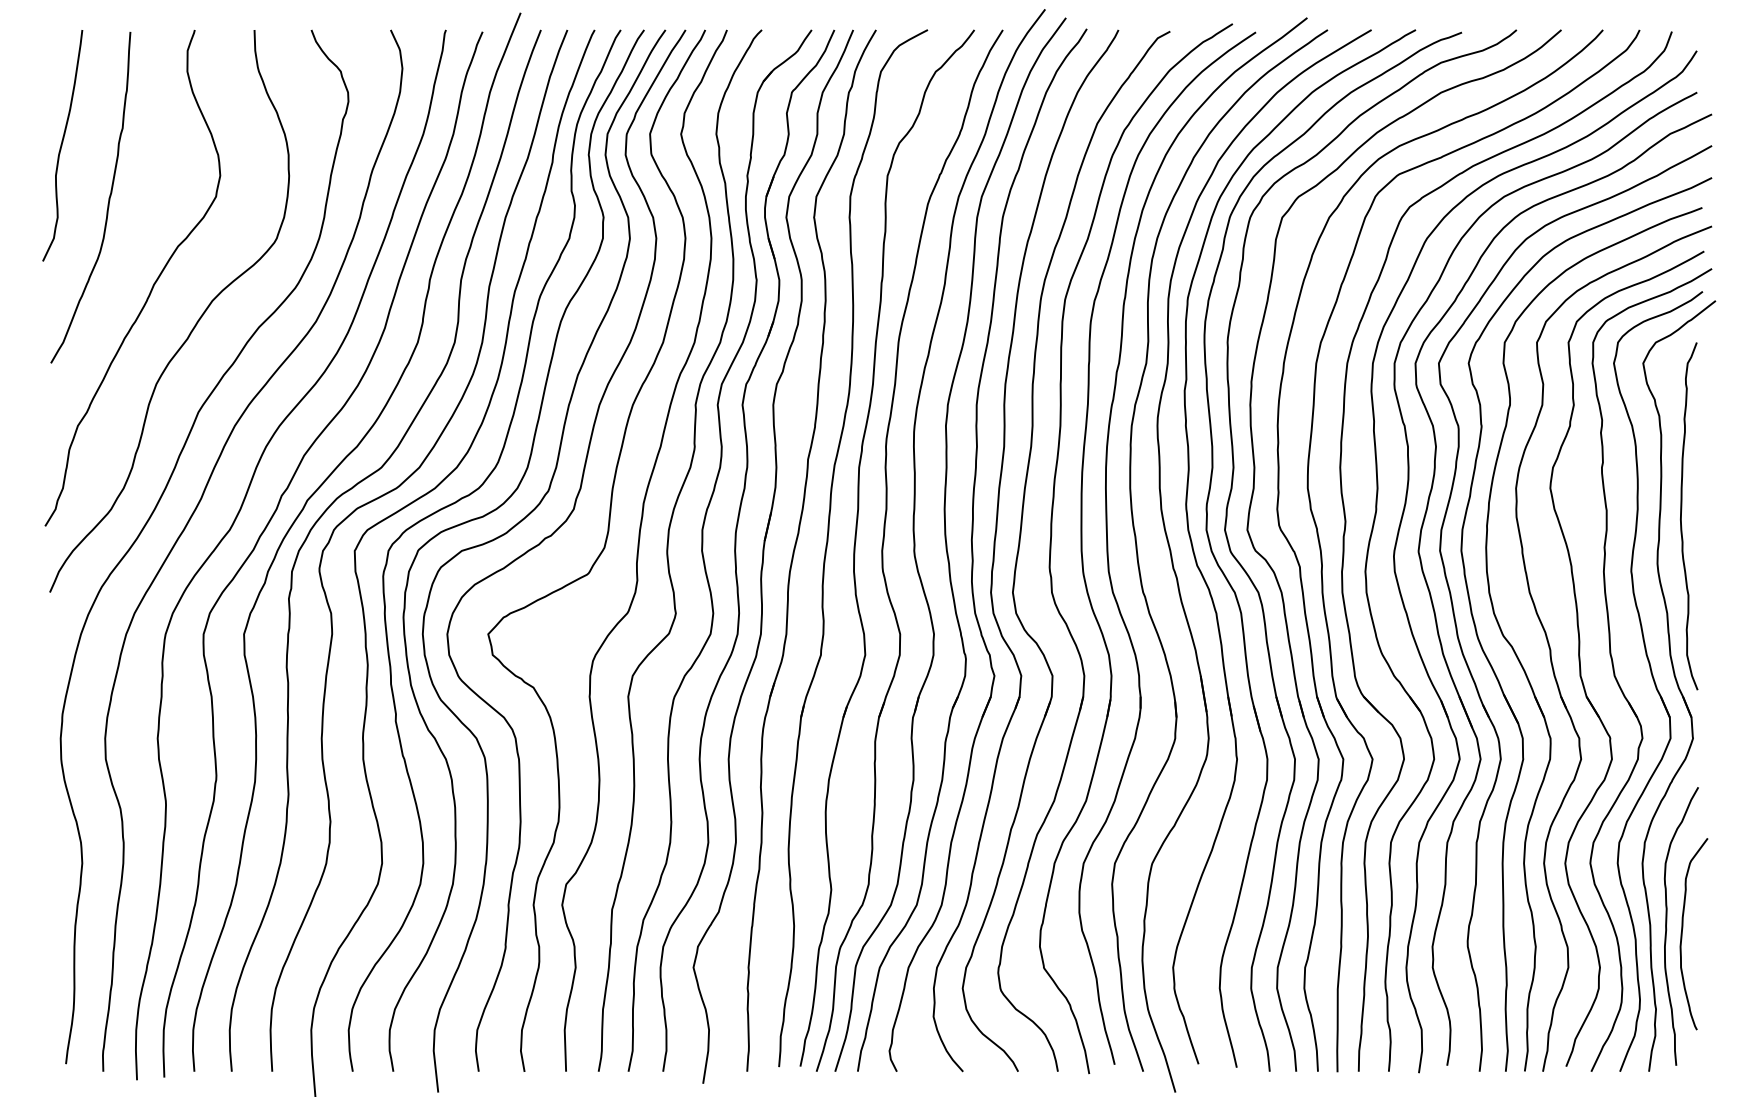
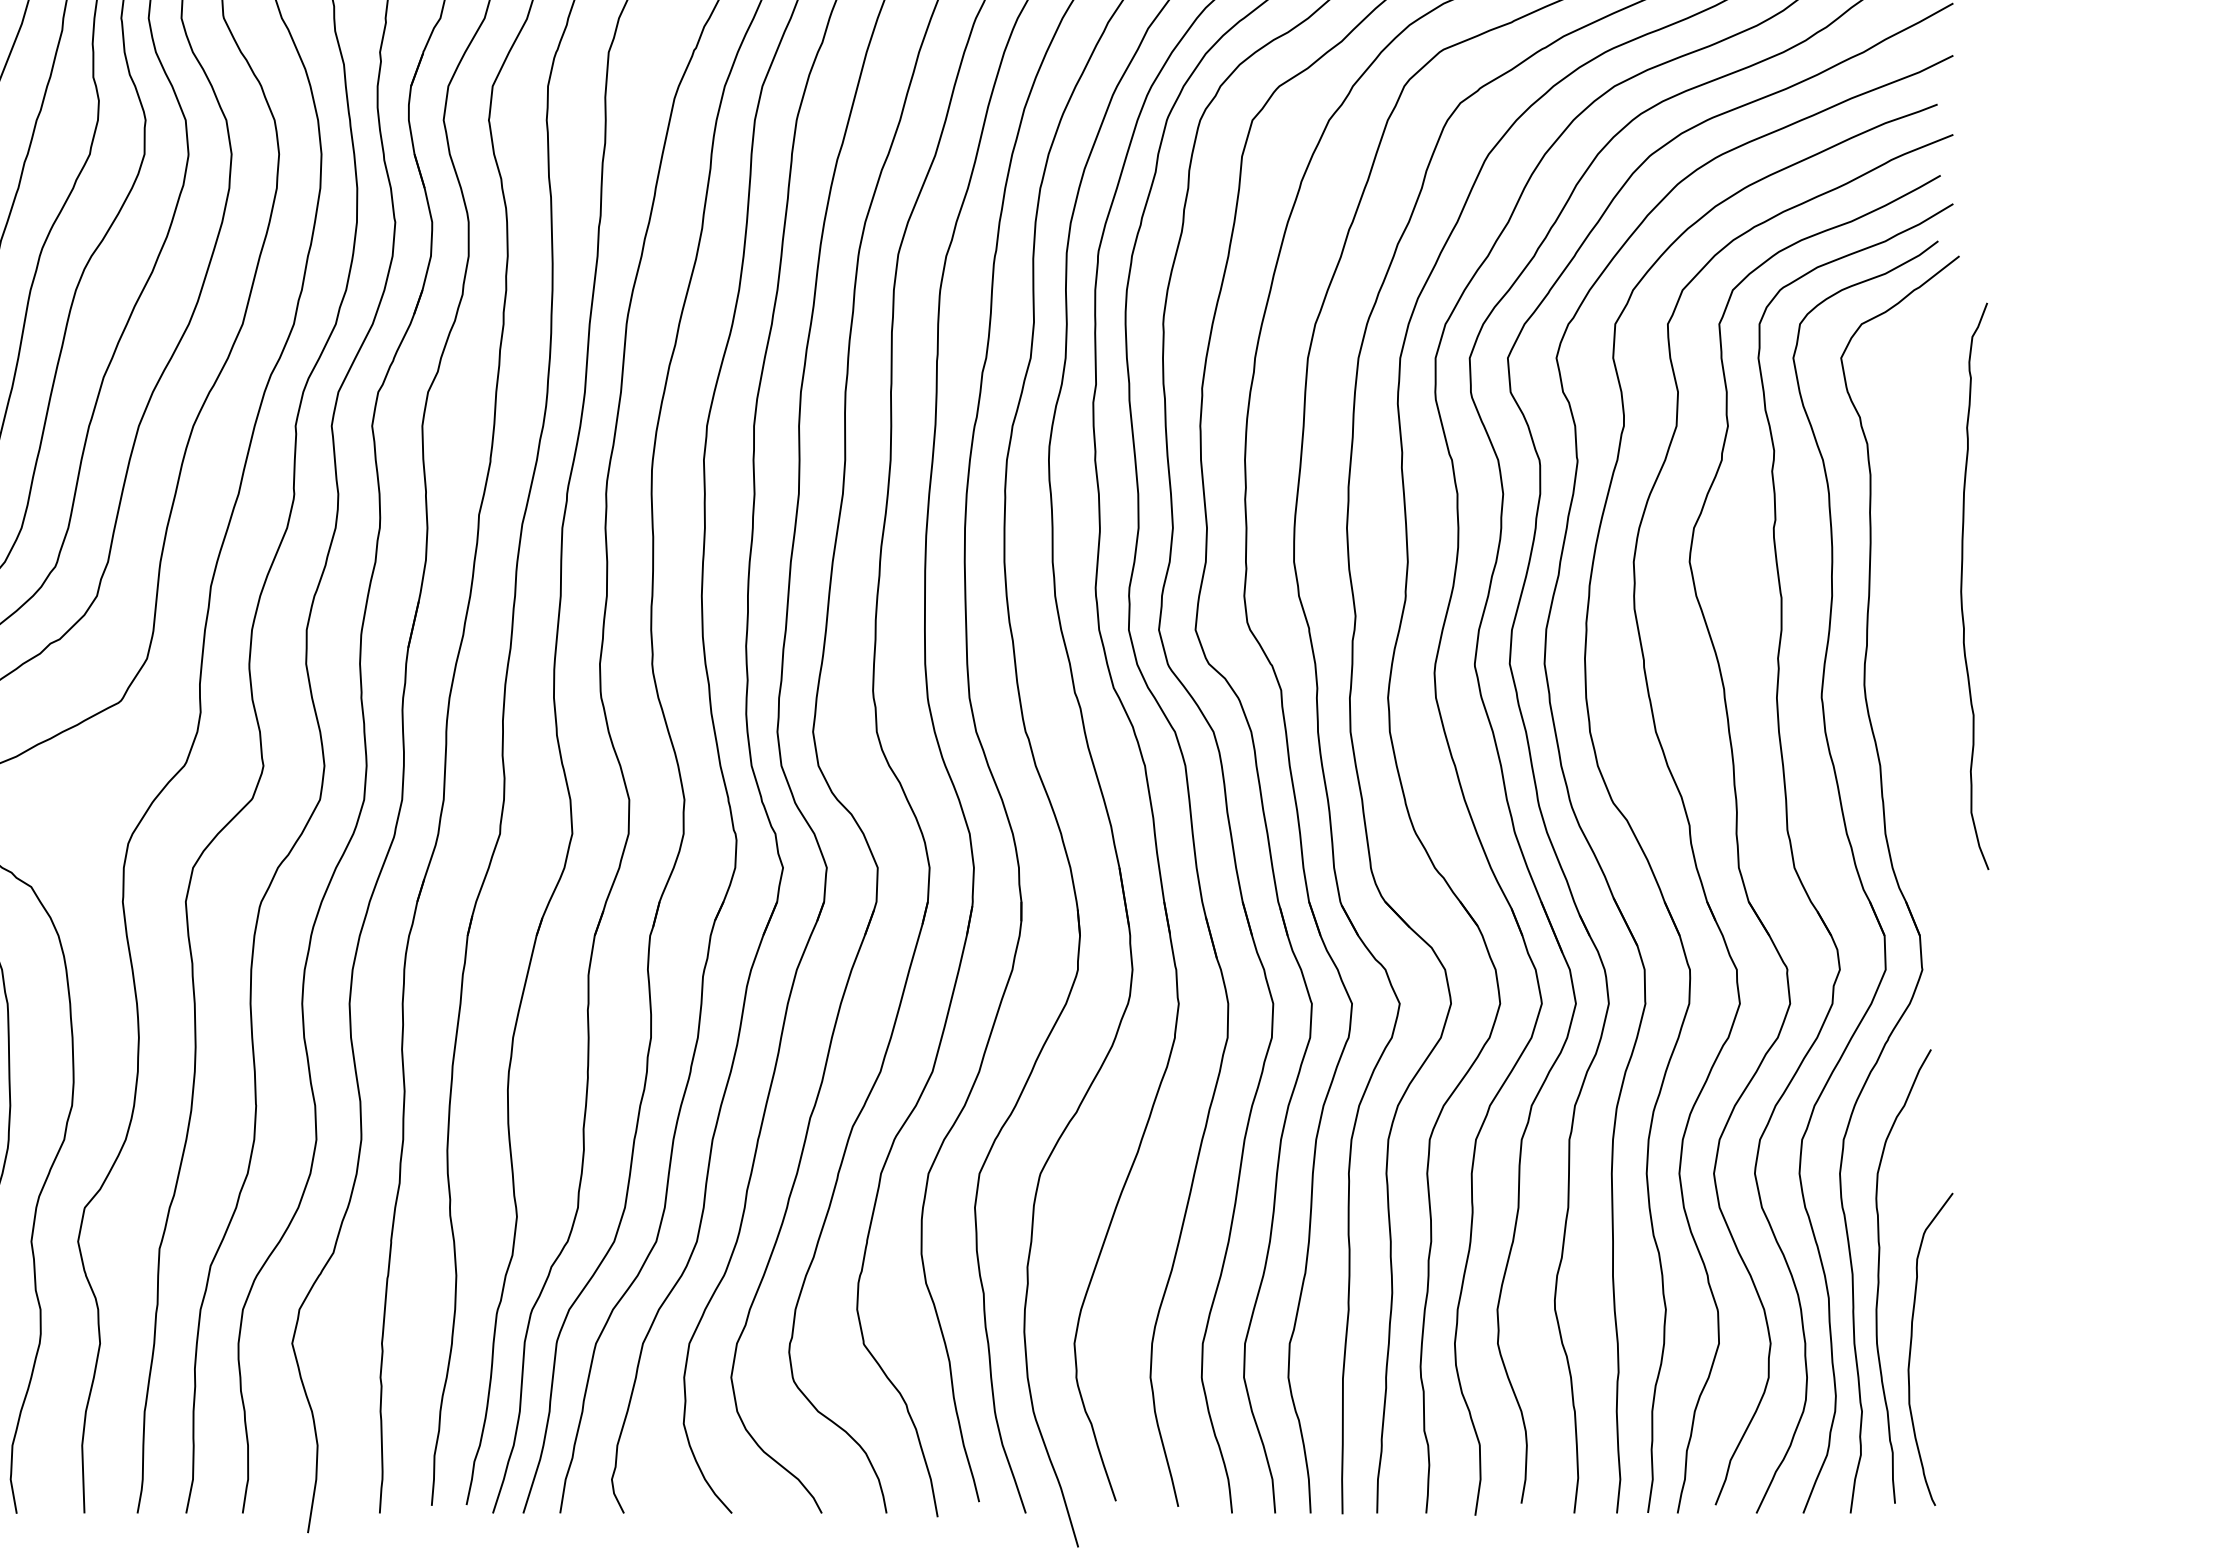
curve: (1681, 516) -> (1962, 586), moved
curve: (1682, 934) -> (1911, 1349), moved

